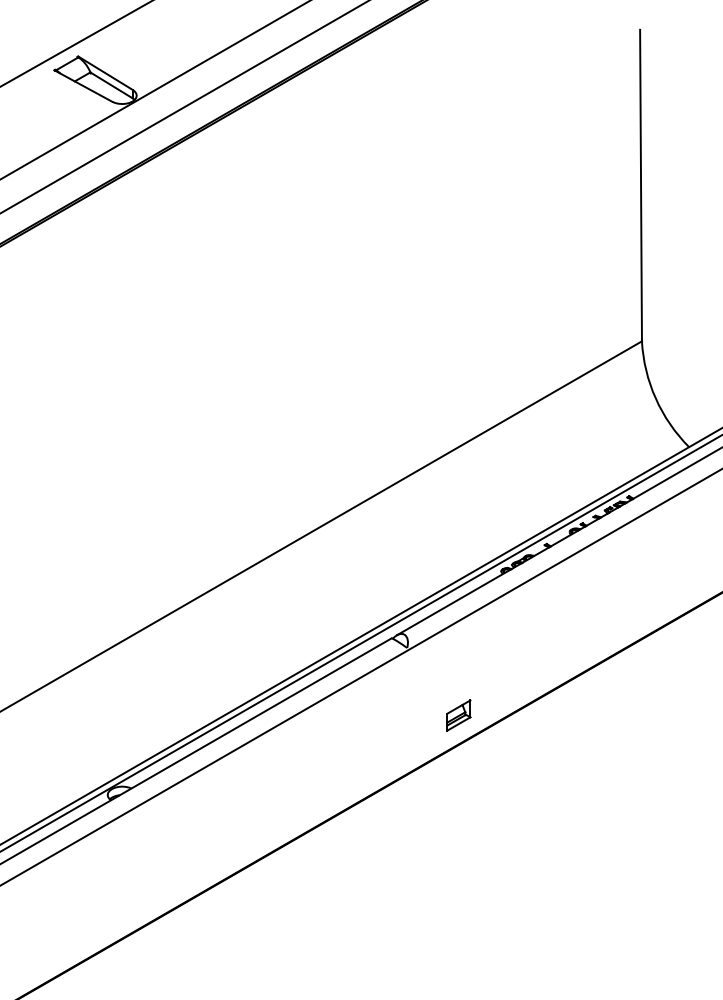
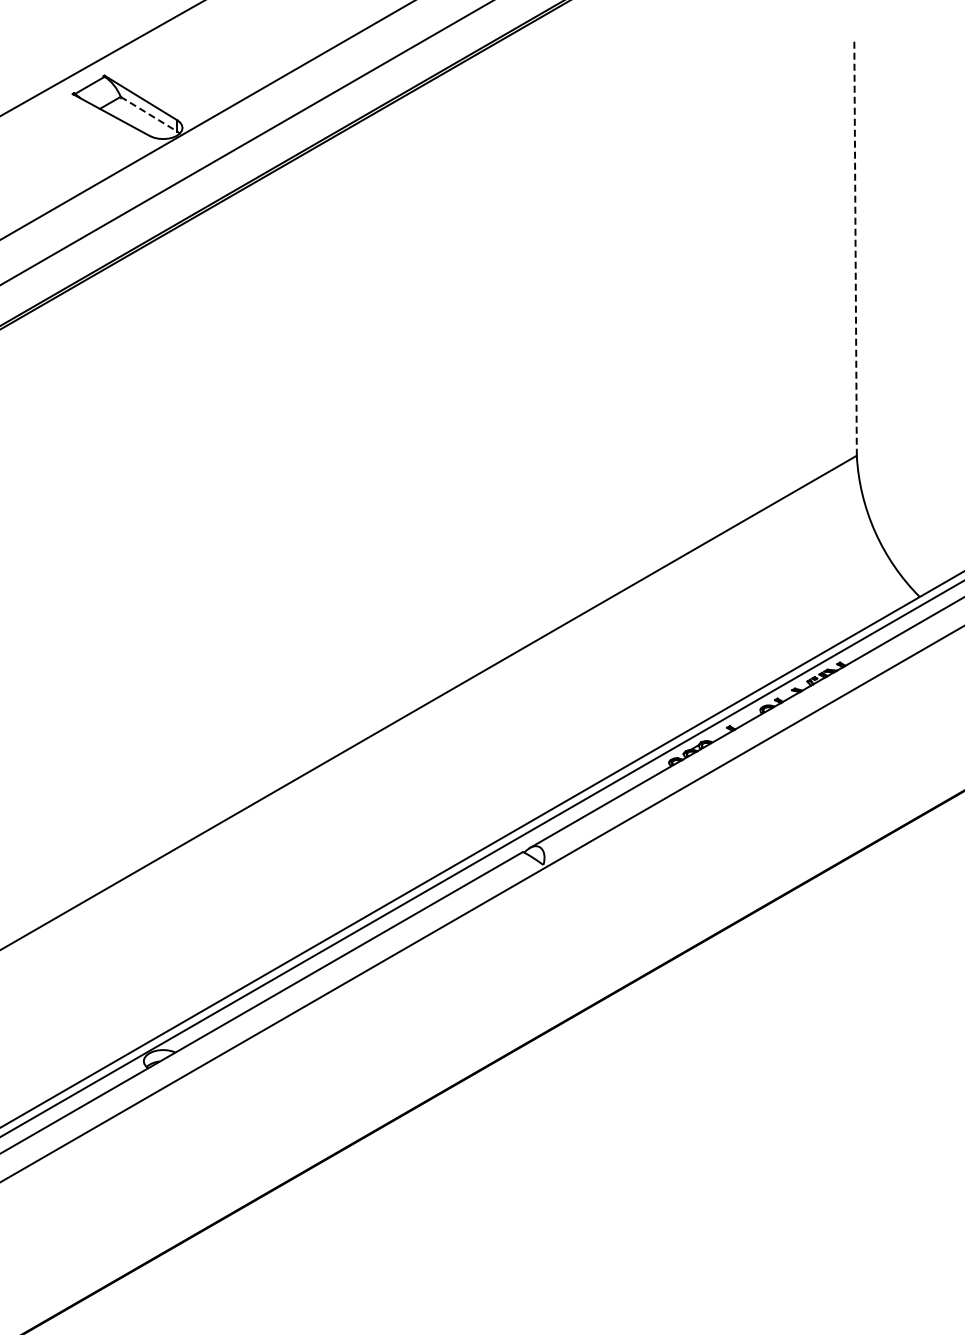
line: (111, 85) -> (149, 114), solid -> dashed
line: (640, 185) -> (855, 247), solid -> dashed
part: (458, 715) -> (612, 955), removed

